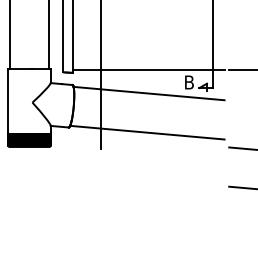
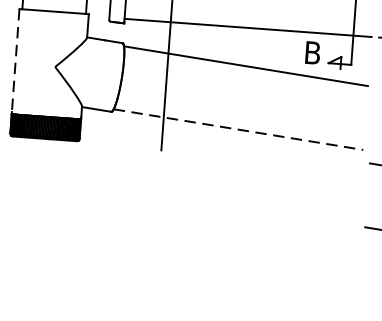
line: (8, 100) -> (16, 60), solid -> dashed
line: (147, 132) -> (238, 129), solid -> dashed

